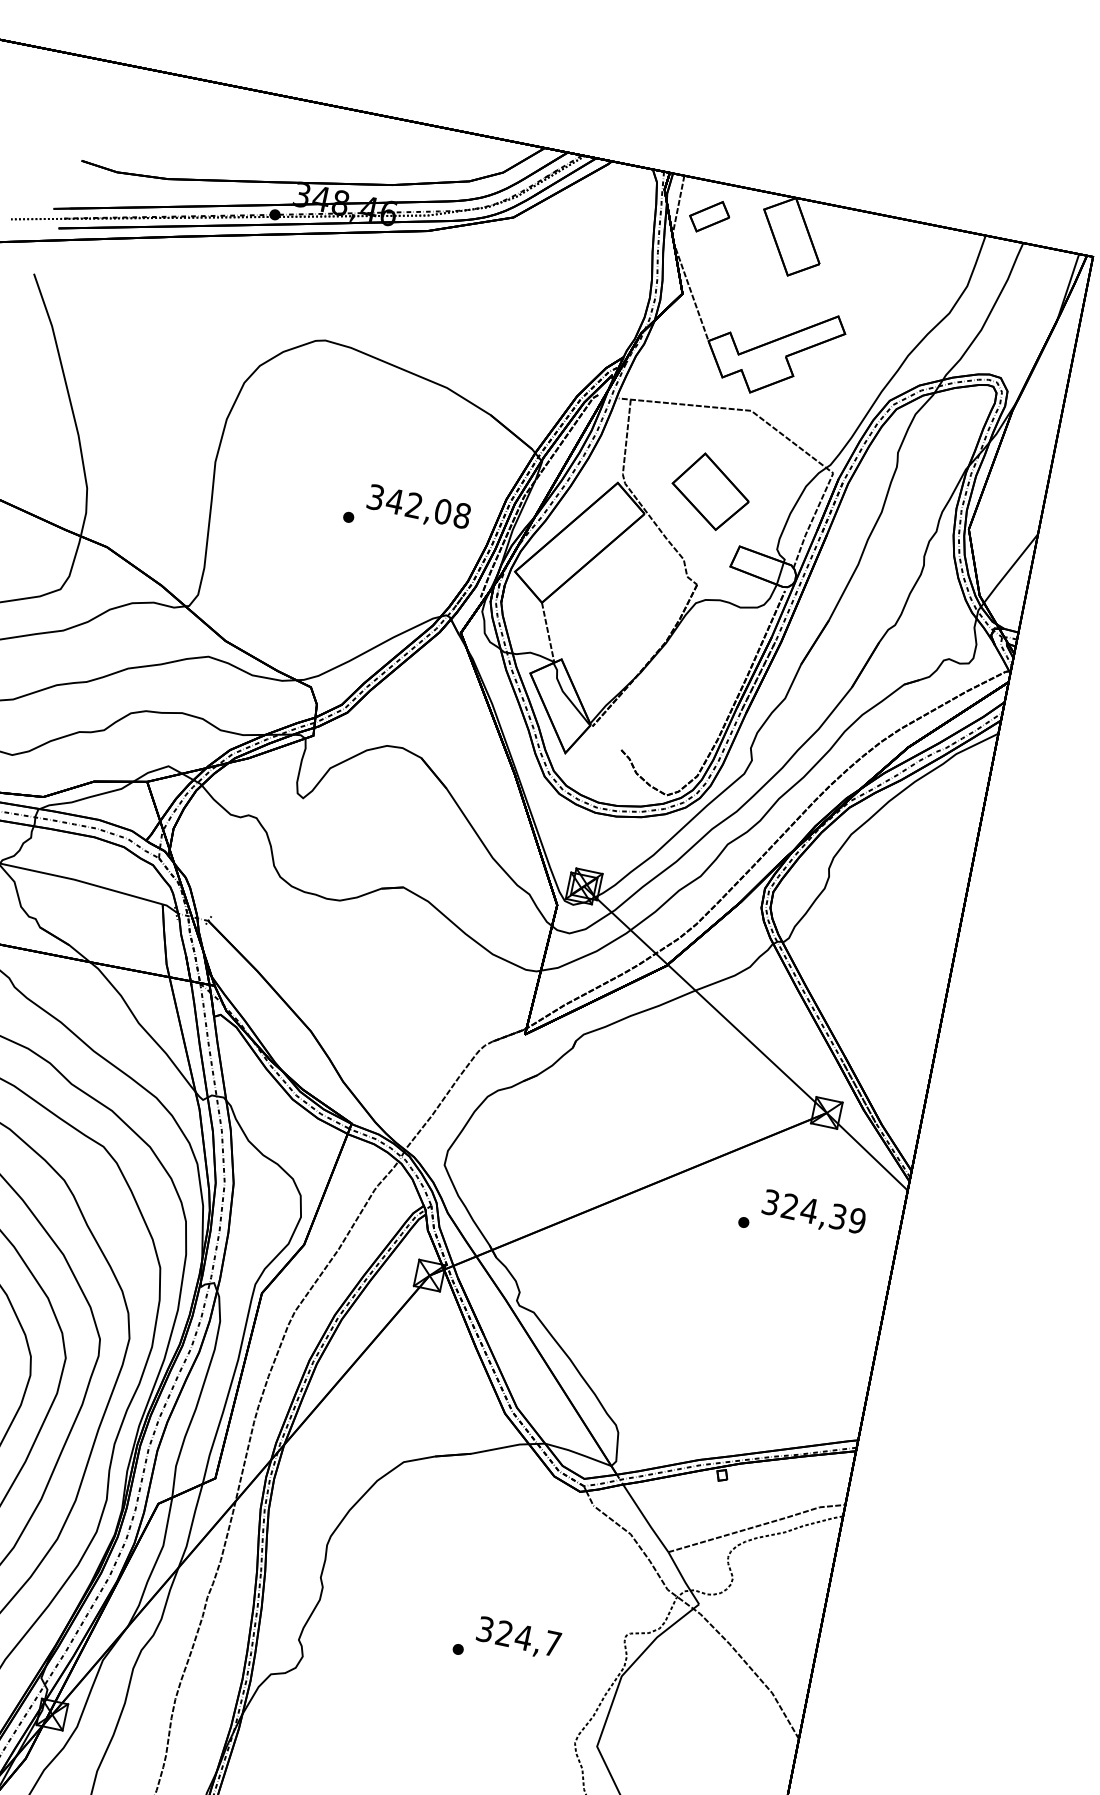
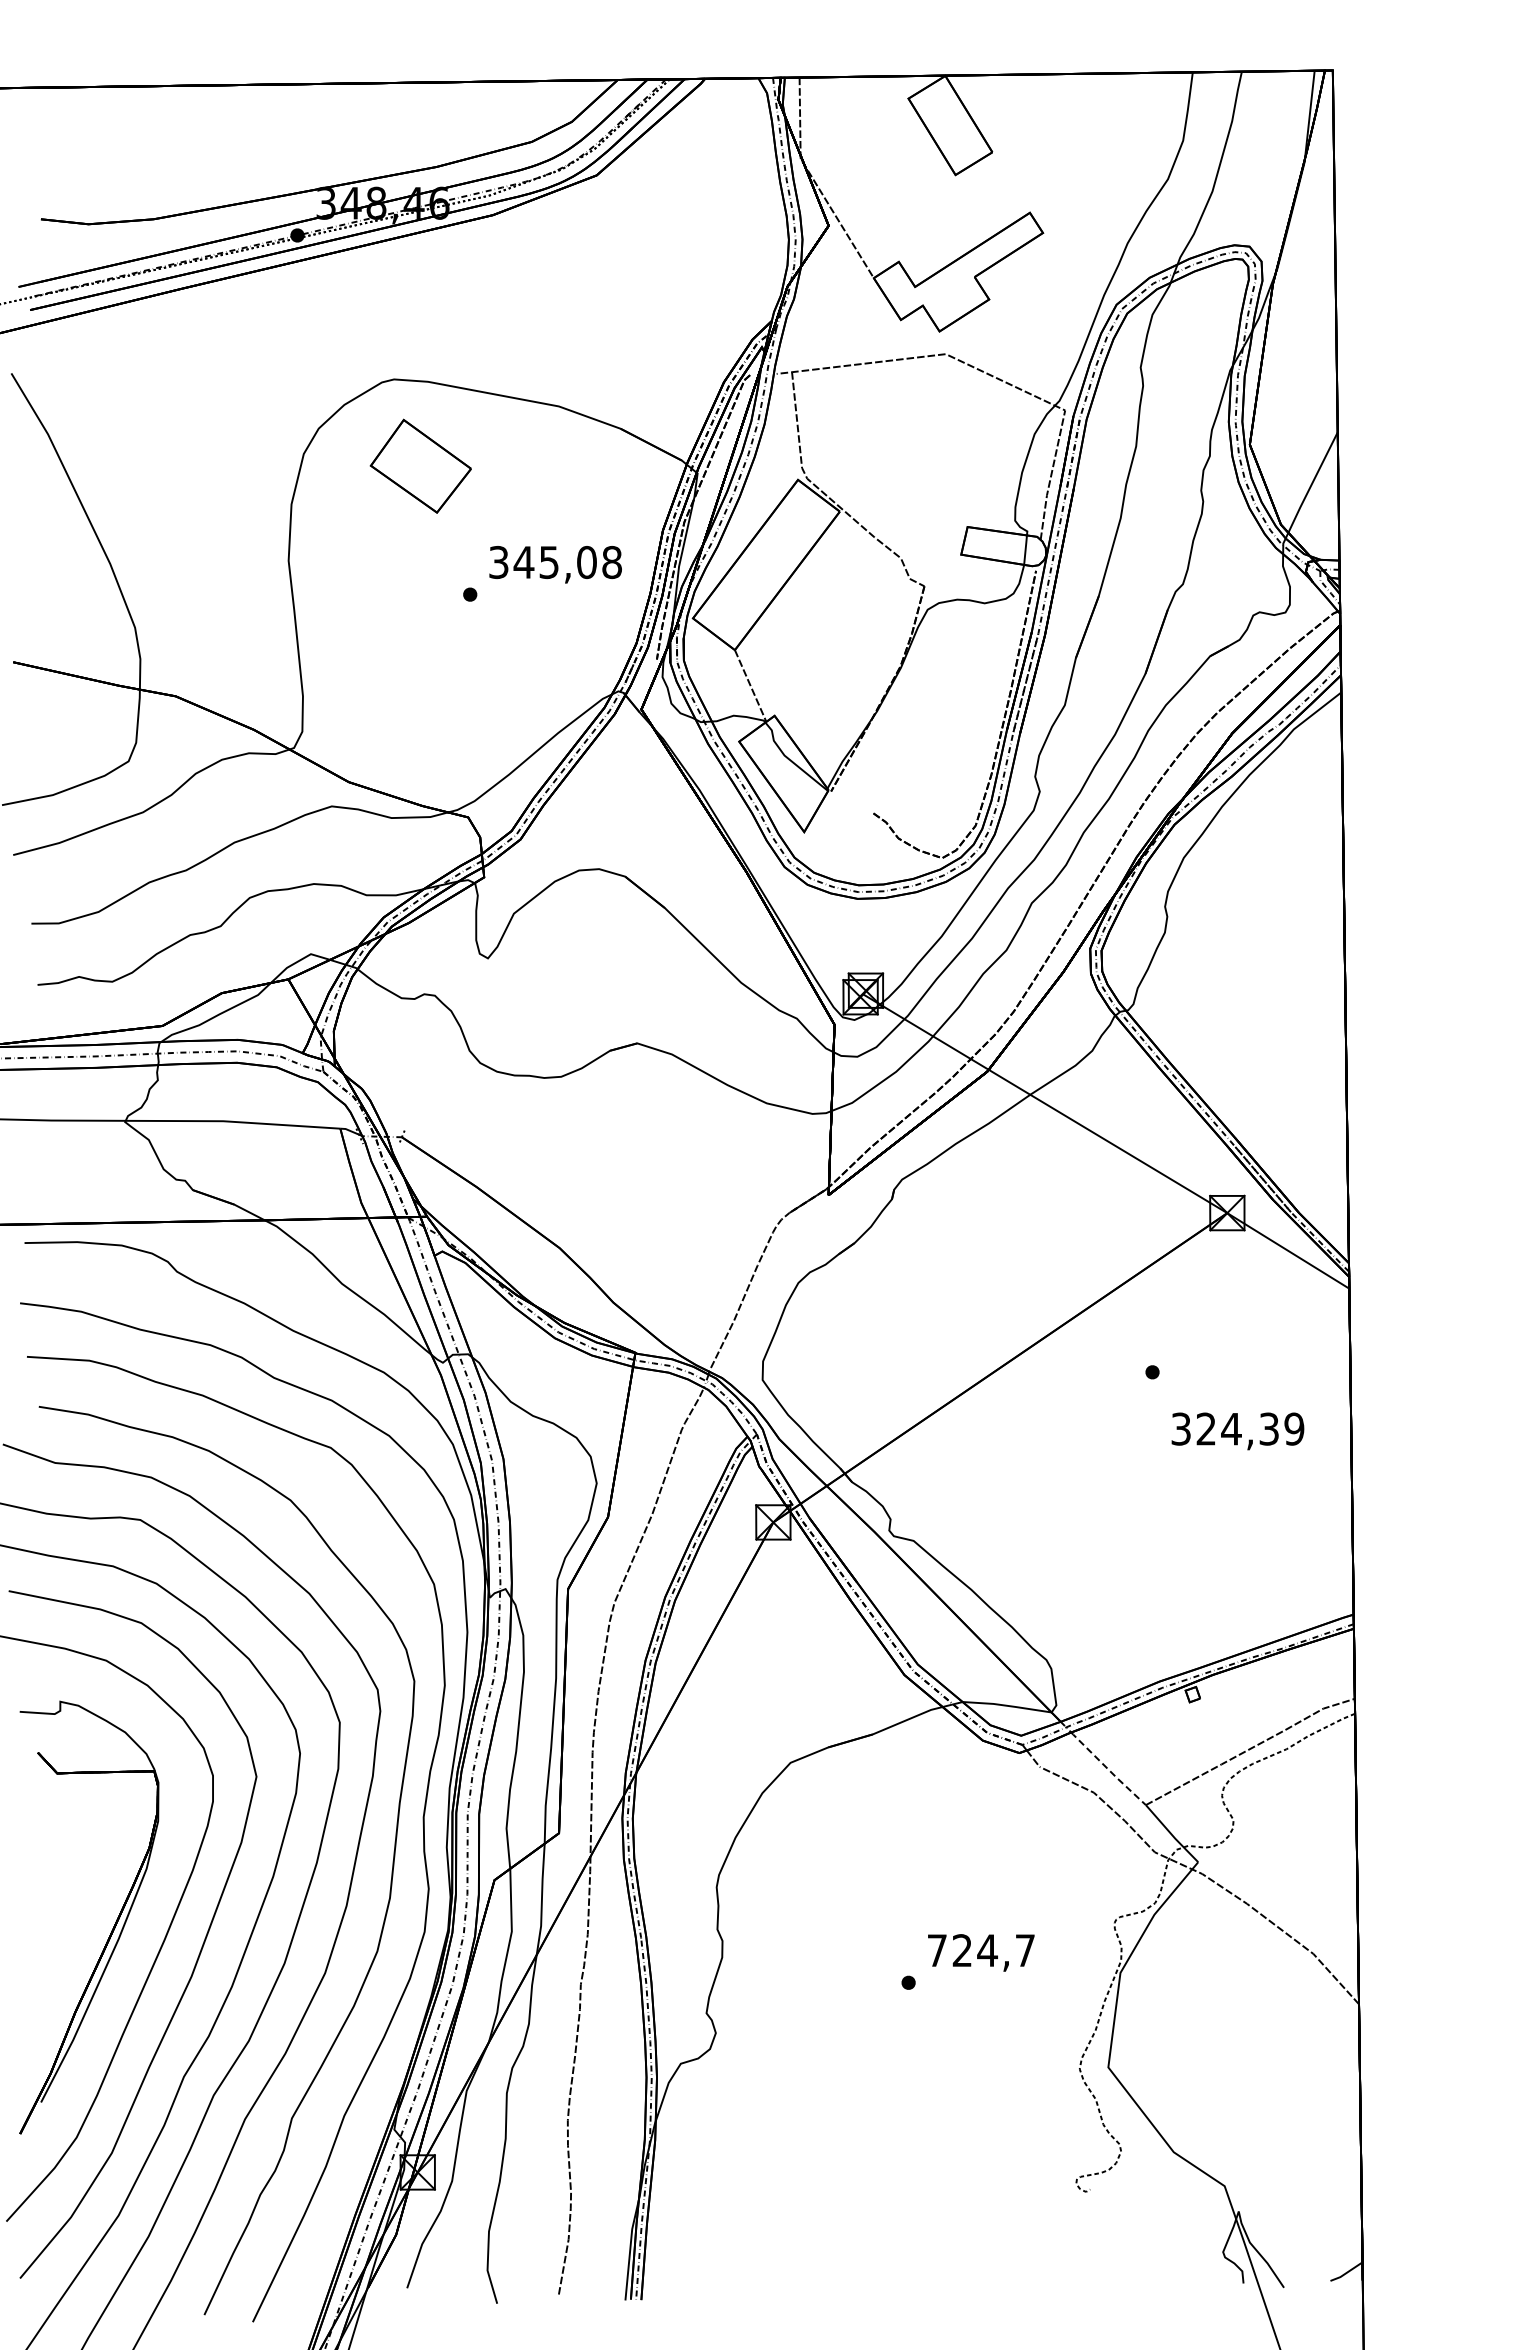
part: (709, 216) -> (841, 122), removed
part: (710, 491) -> (420, 465), moved
text: (413, 505) -> (548, 562), 342,08 -> 345,08
text: (813, 1213) -> (1237, 1431), moved
line: (645, 1518) -> (1108, 1769), solid -> dashed
text: (484, 1629) -> (936, 1950), 324,7 -> 724,7

